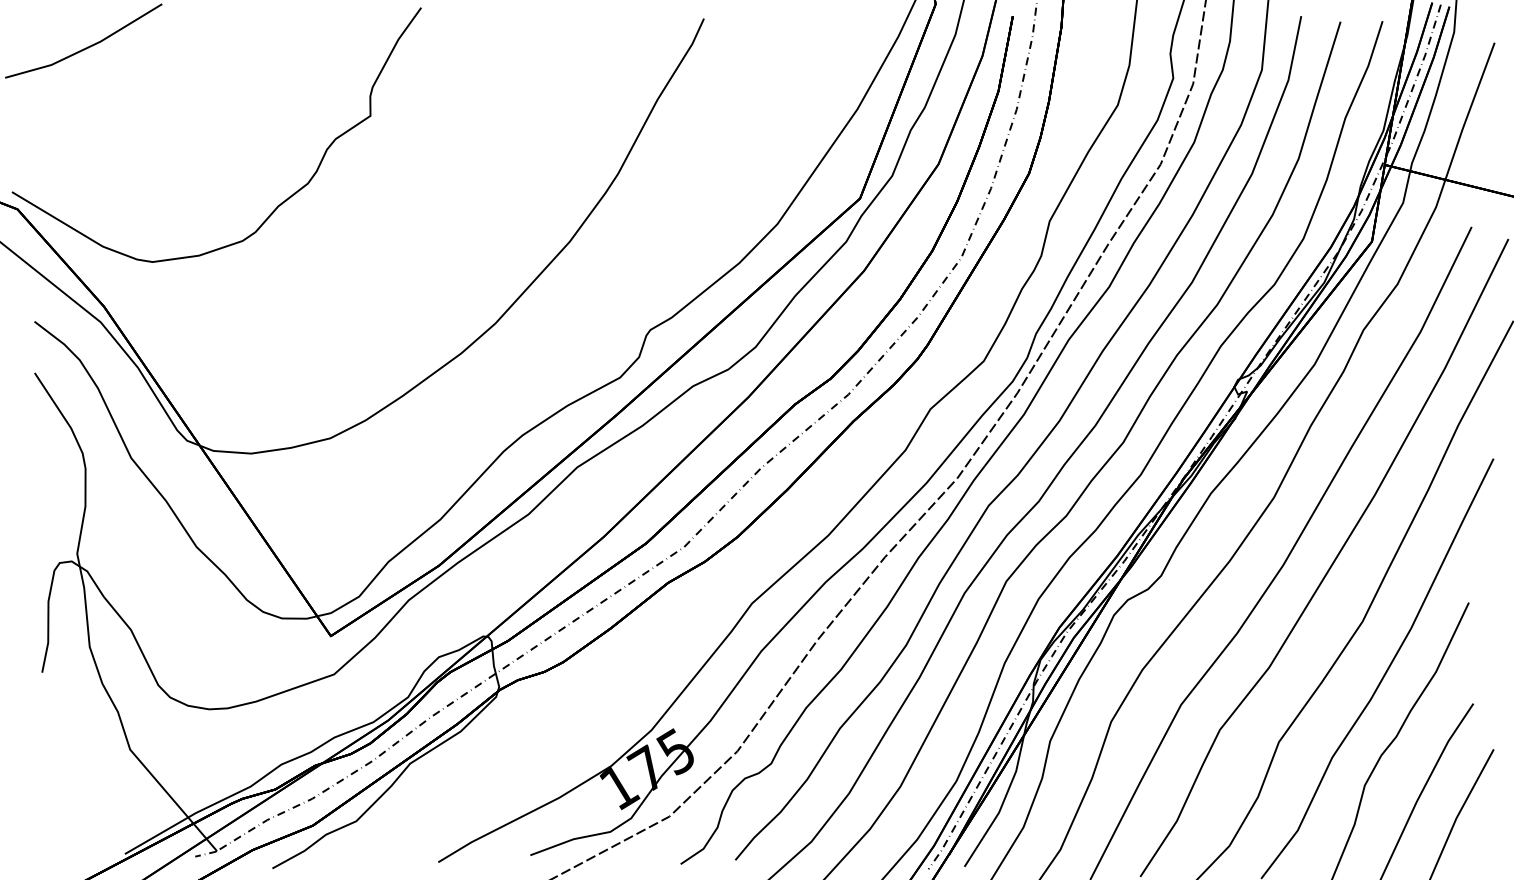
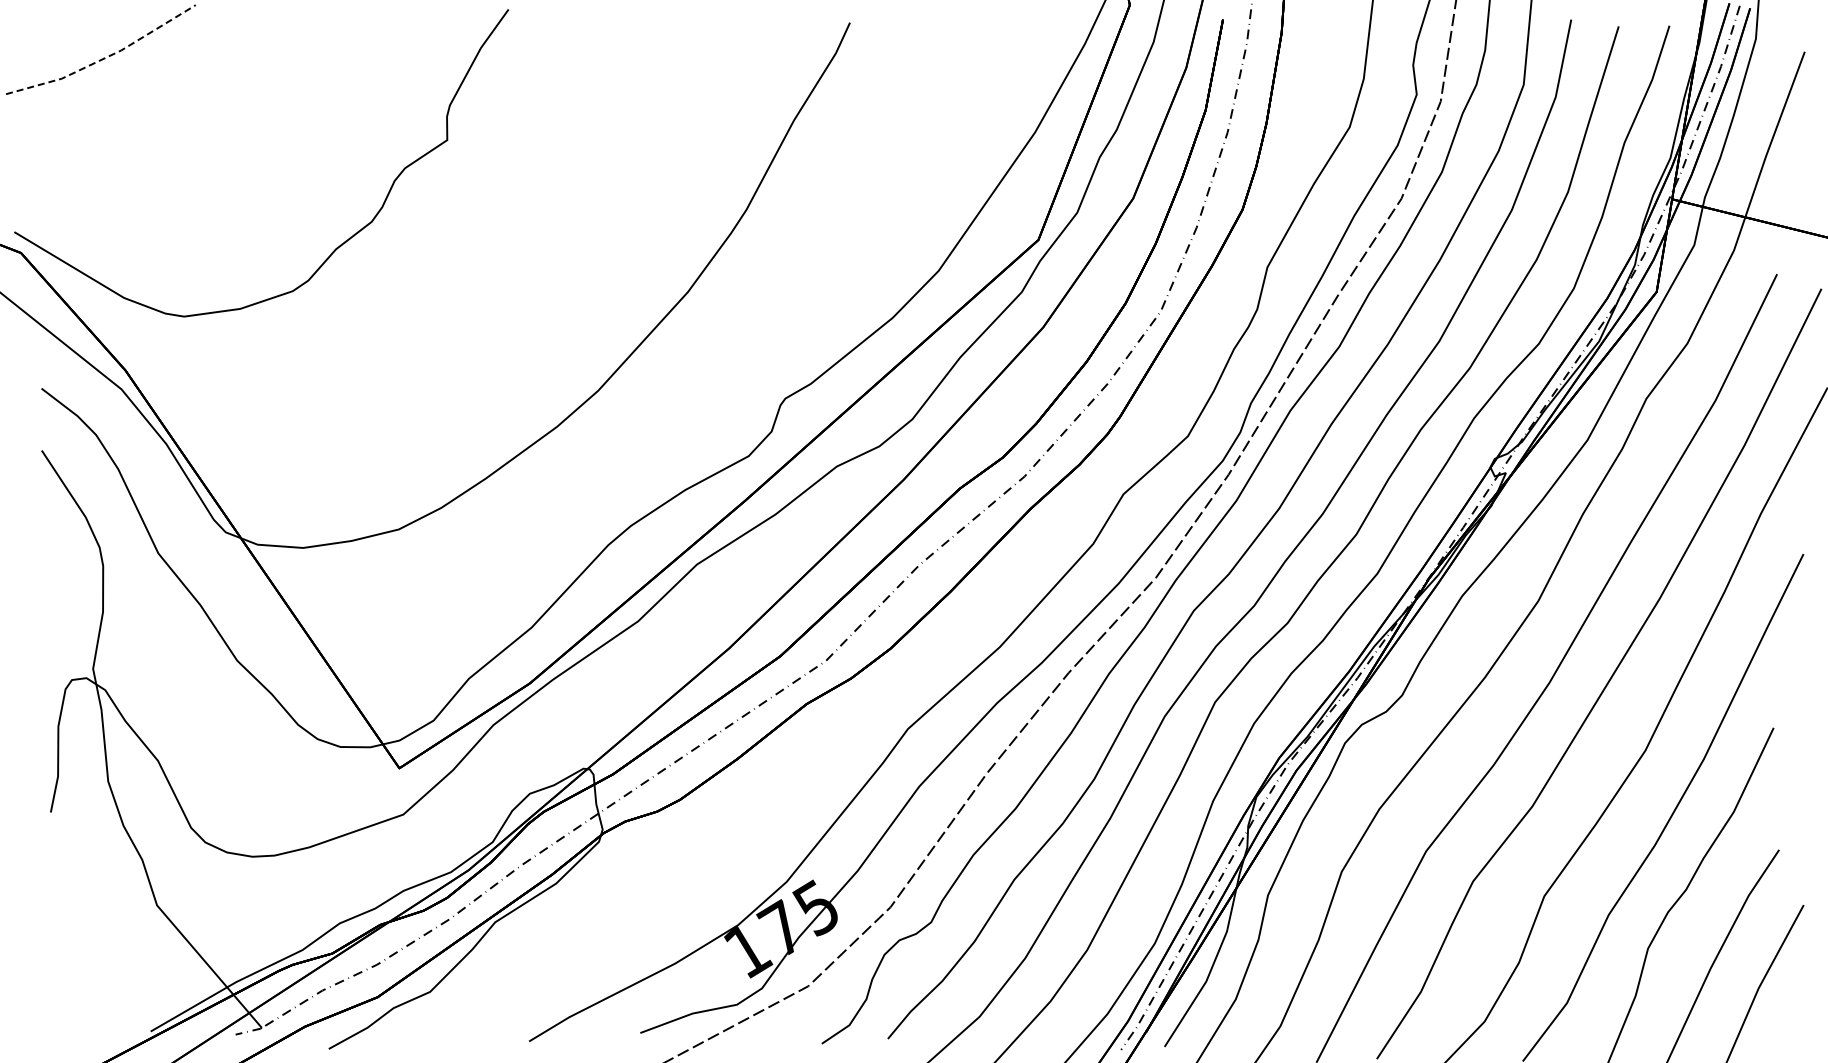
line: (87, 48) -> (105, 58), solid -> dashed

